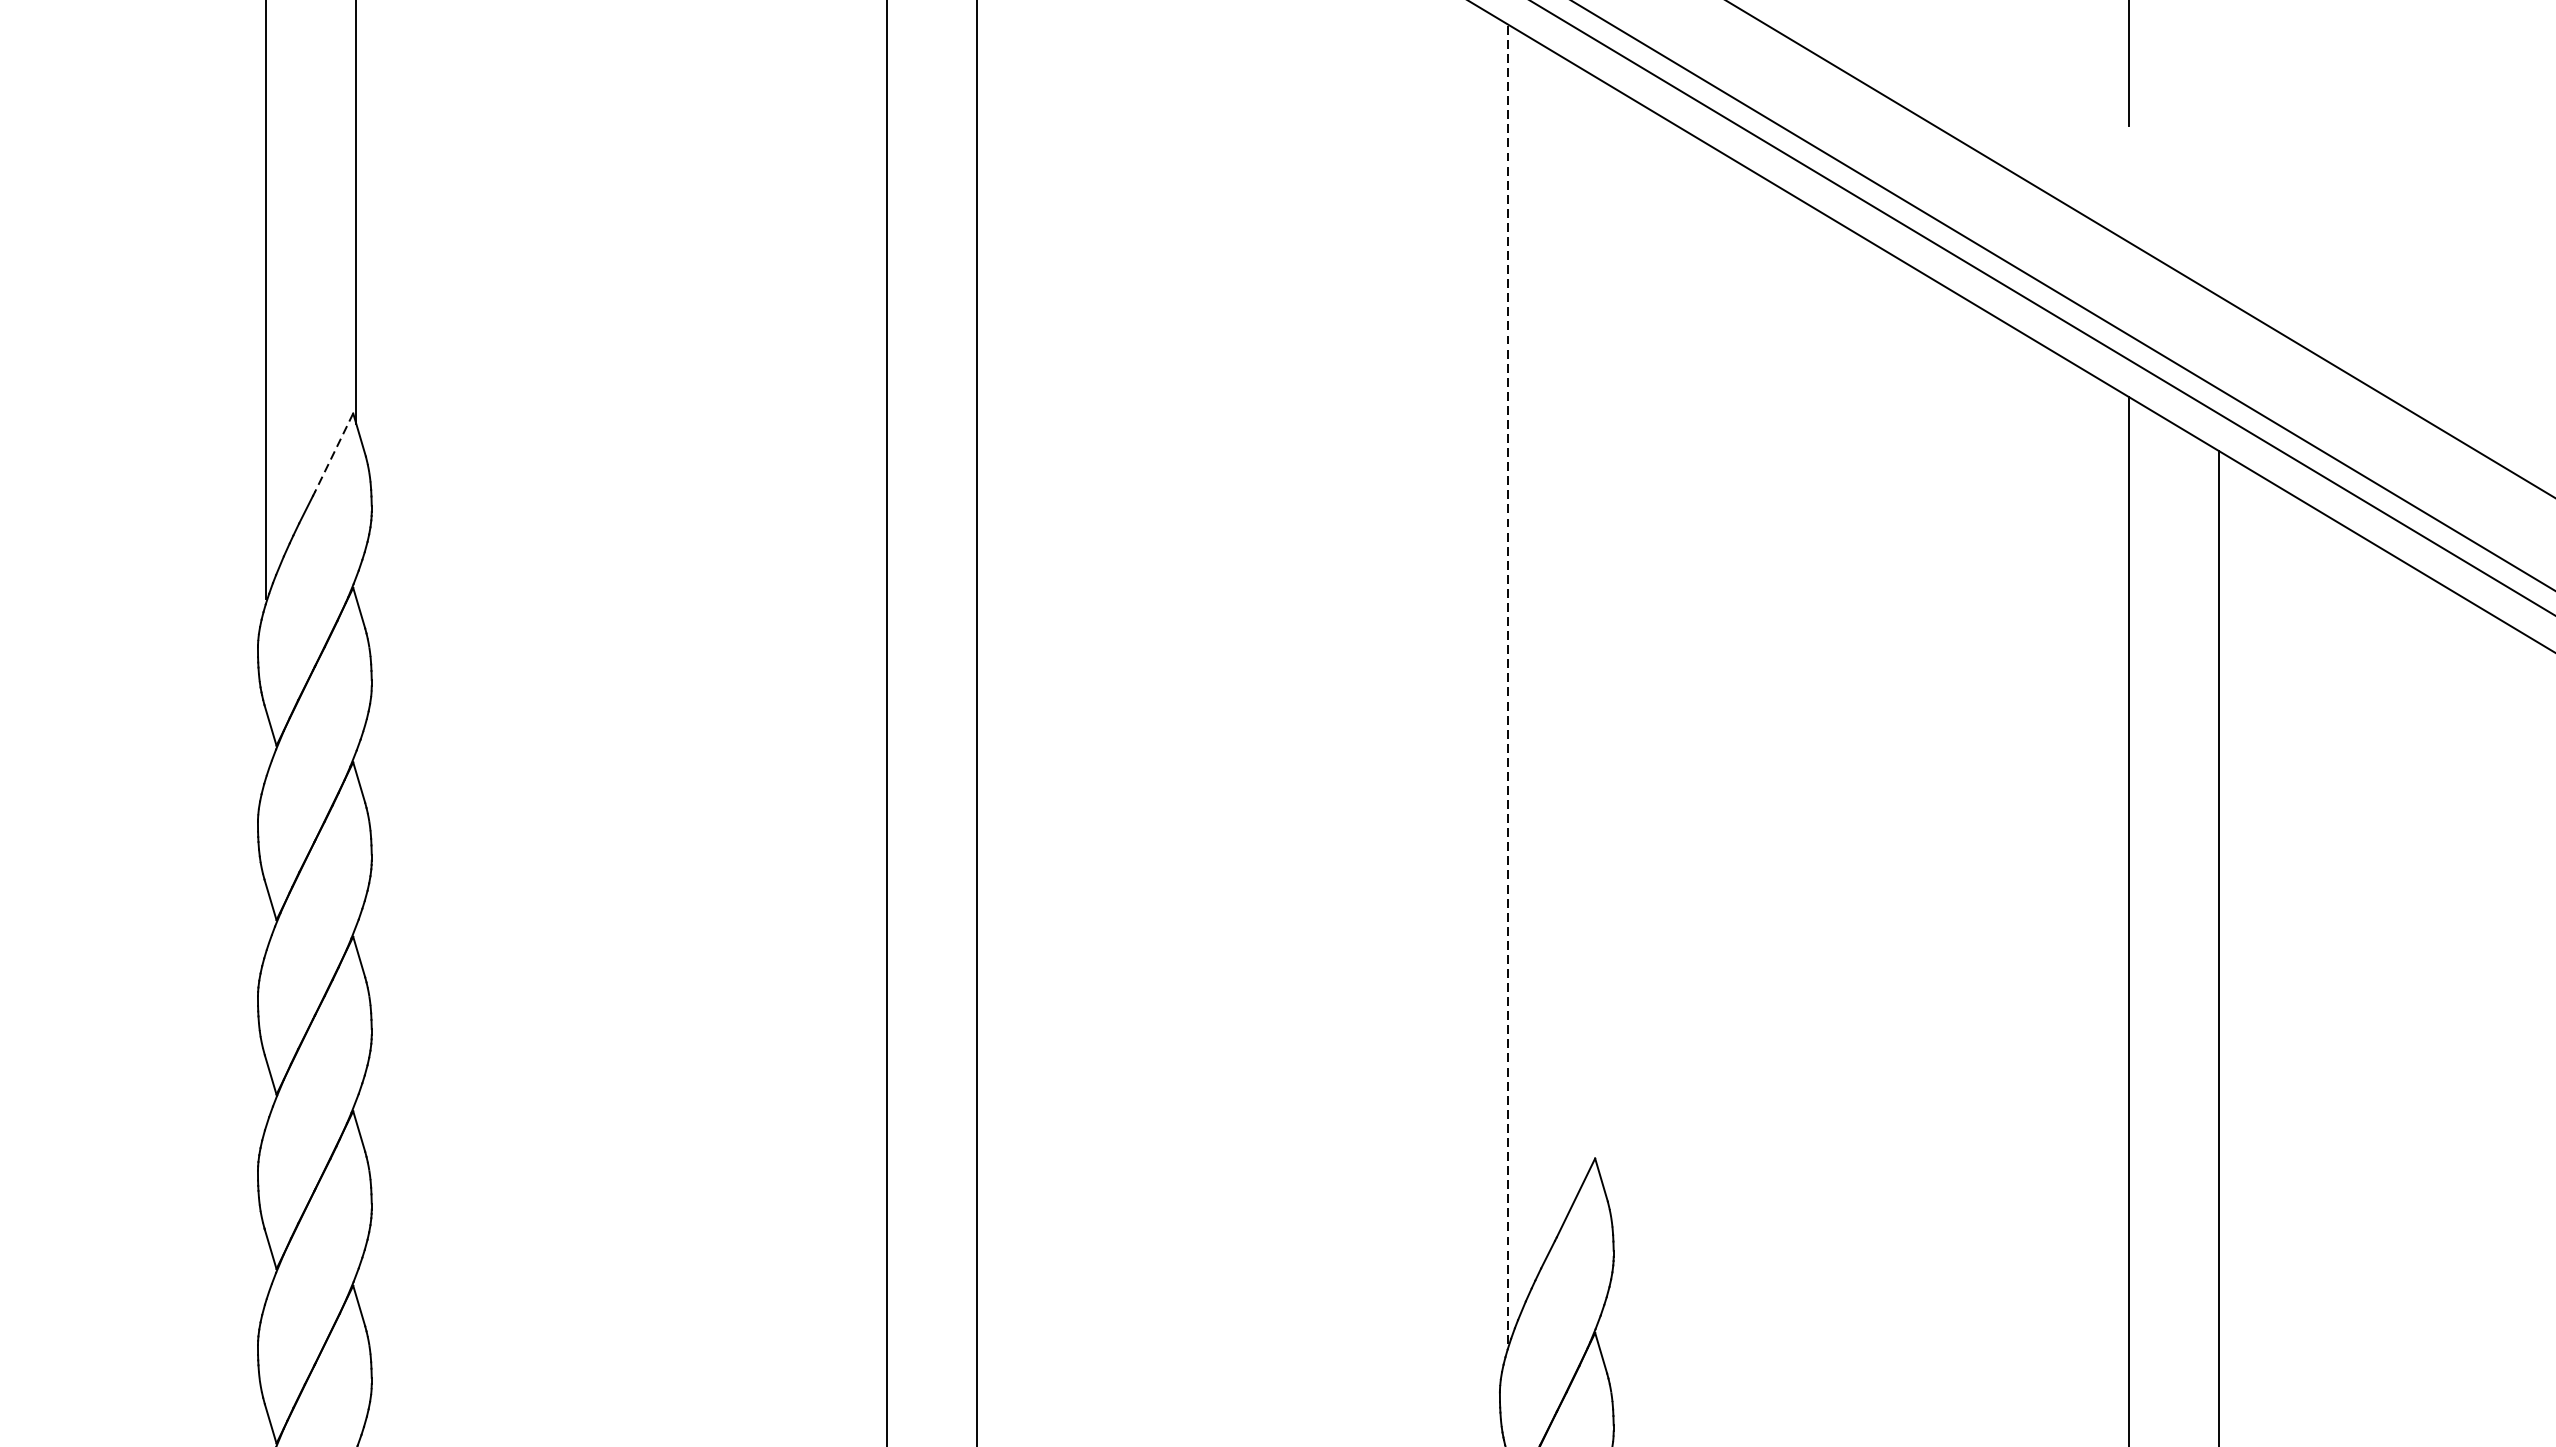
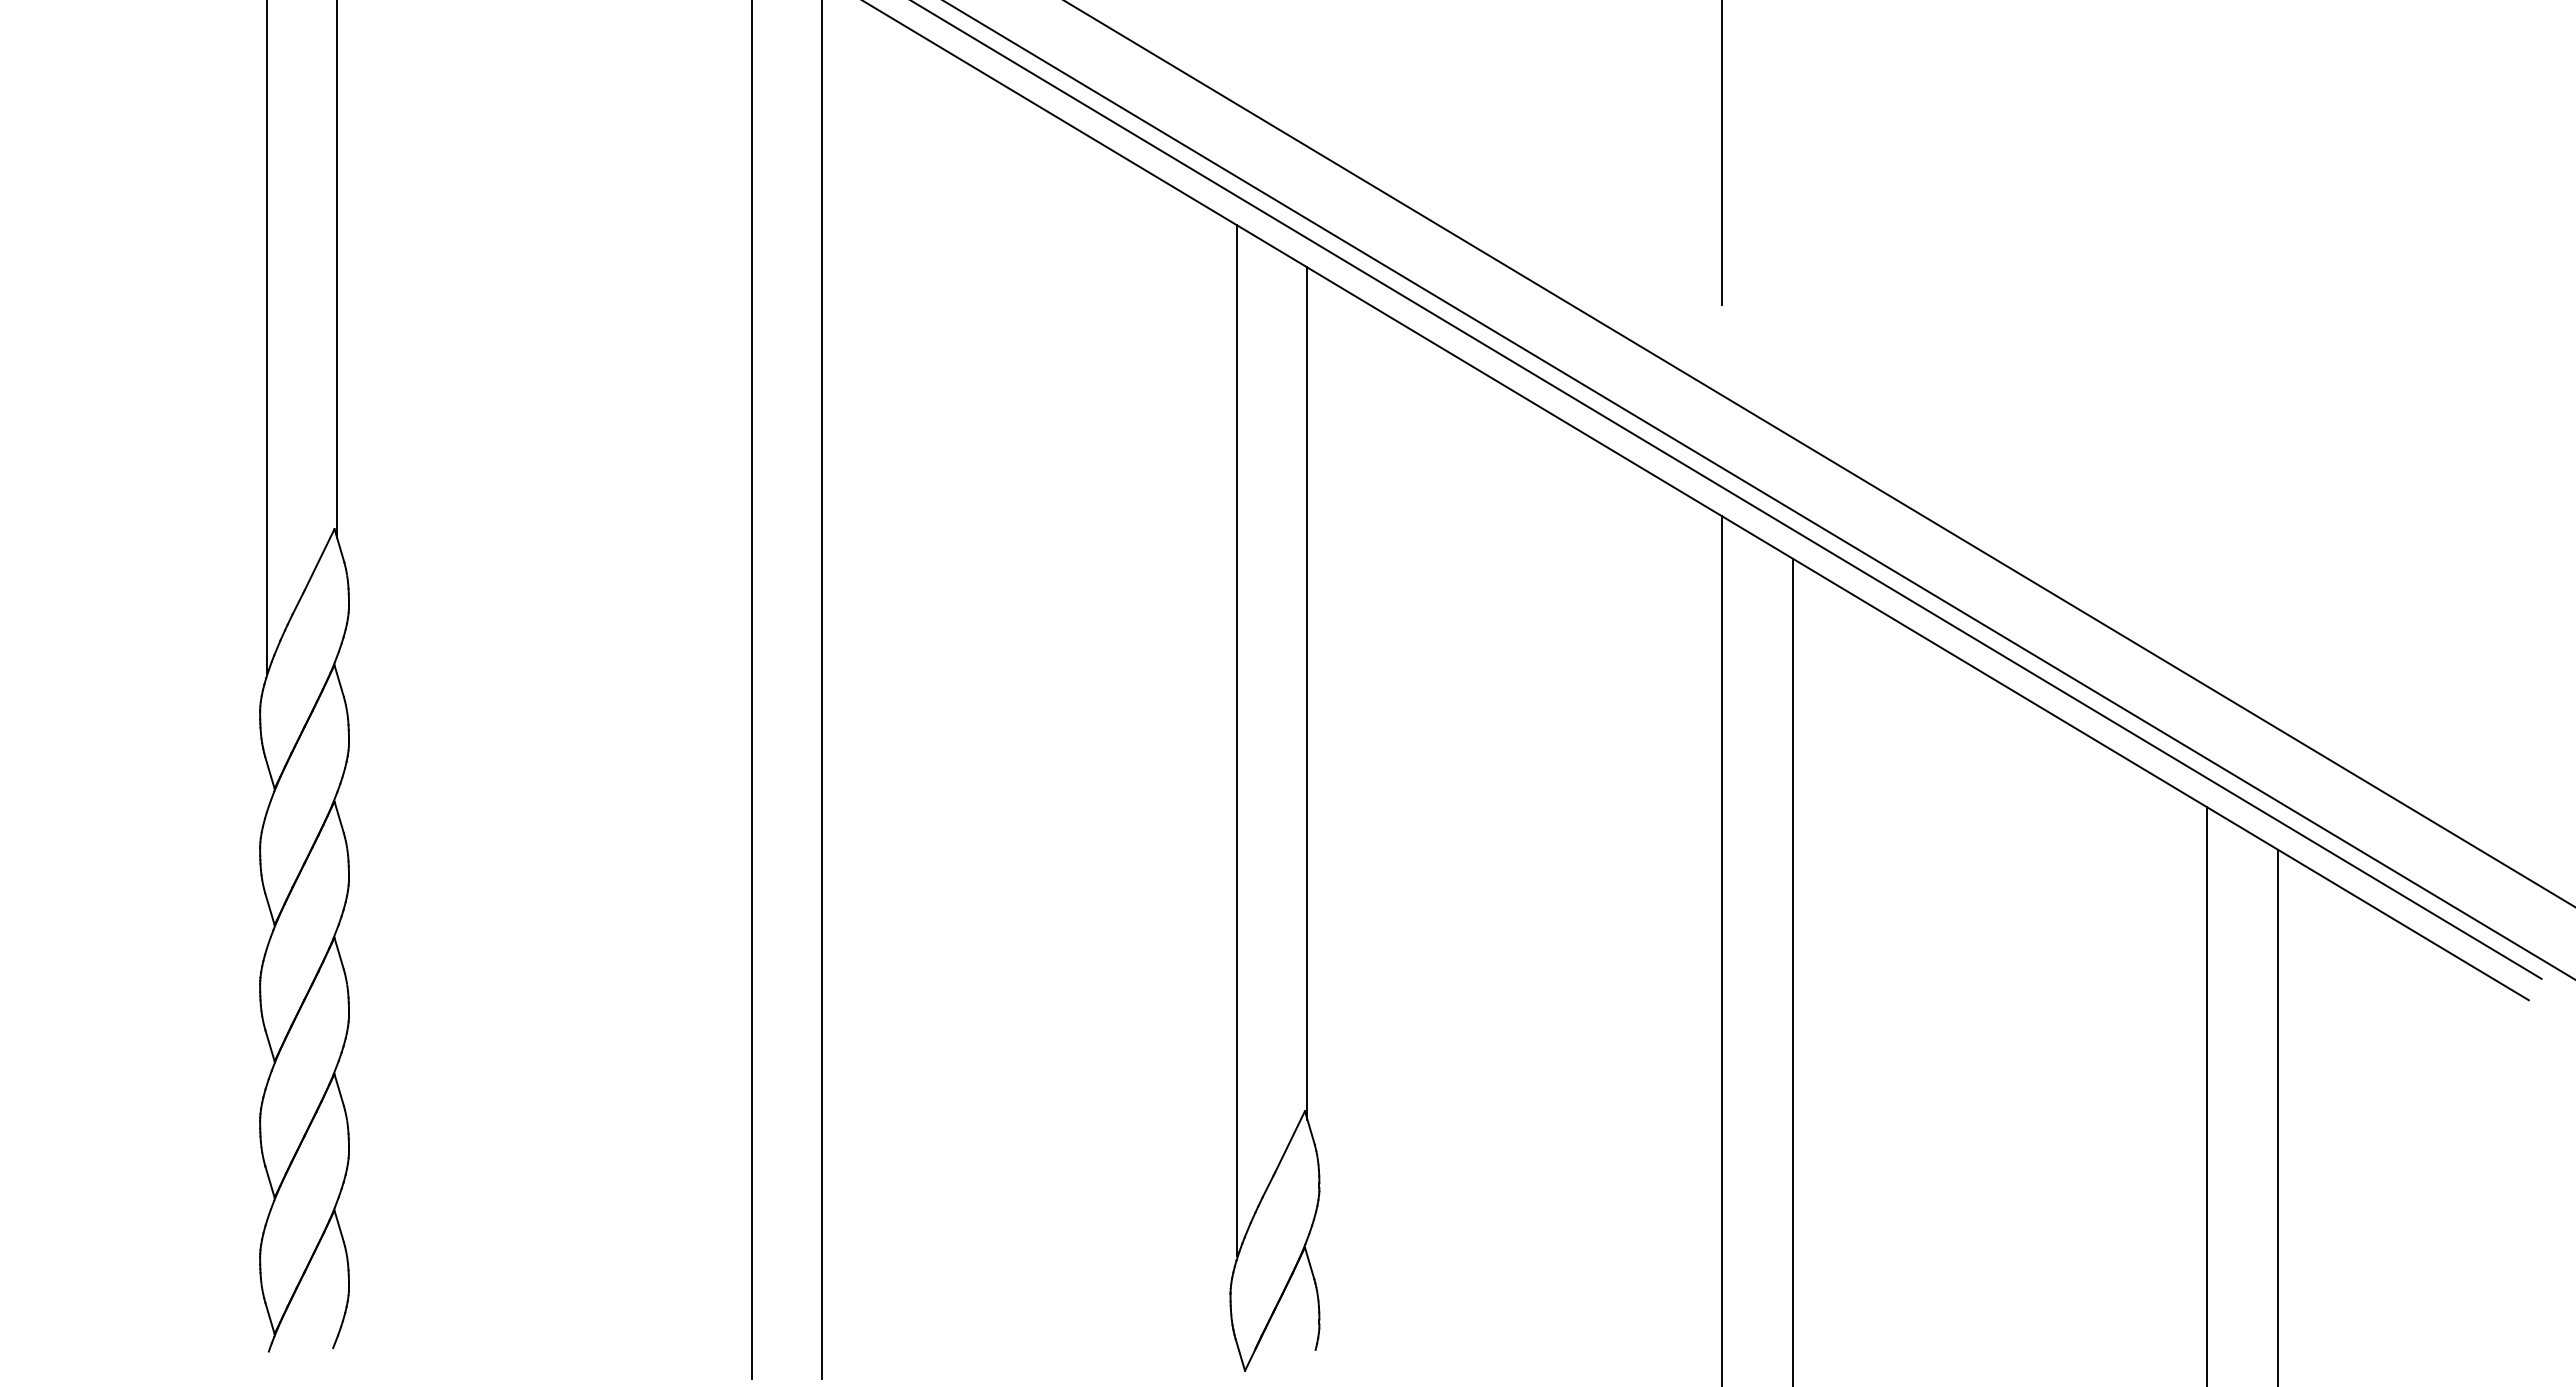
line: (333, 453) -> (319, 560), dashed -> solid
line: (1598, 623) -> (1307, 693), added
line: (1507, 684) -> (1236, 740), dashed -> solid

